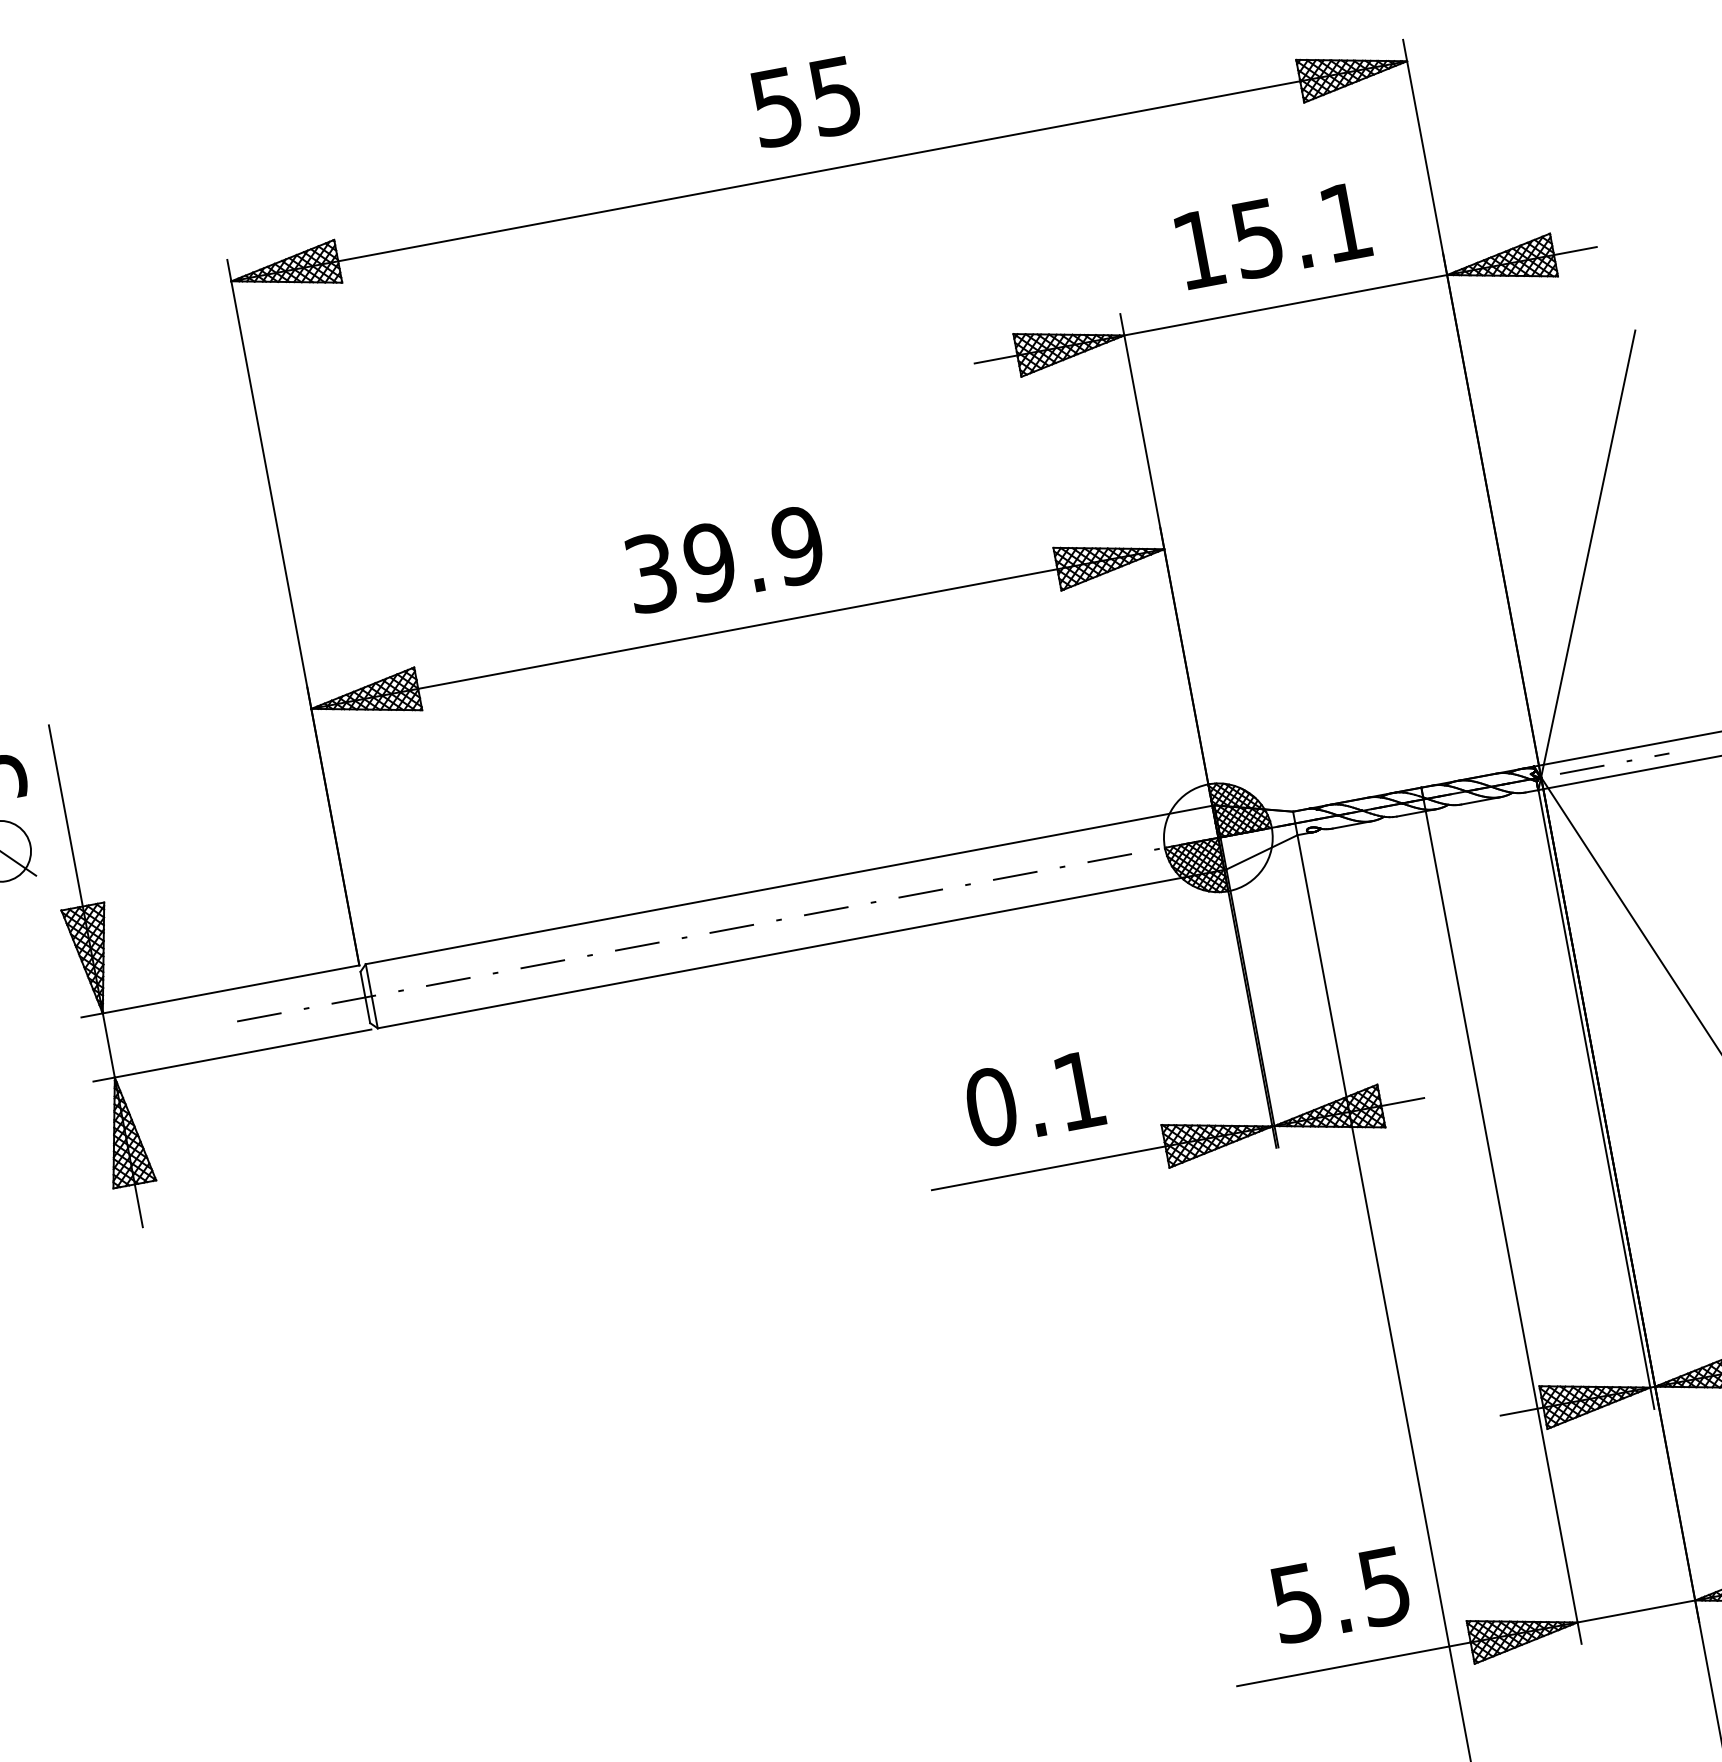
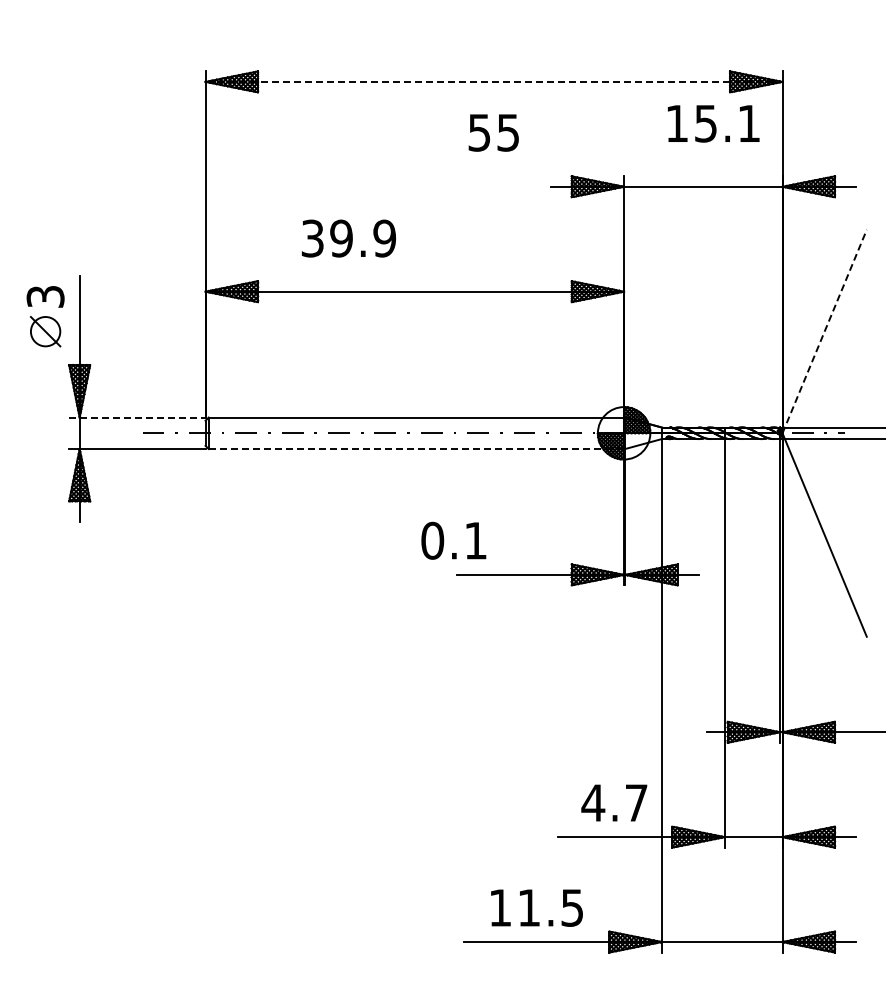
text: (804, 101) -> (493, 132), moved
line: (819, 170) -> (494, 81), solid -> dashed
text: (1273, 235) -> (713, 123), moved
line: (1587, 553) -> (824, 331), solid -> dashed
text: (724, 559) -> (348, 238), moved
line: (801, 950) -> (416, 449), solid -> dashed
line: (220, 991) -> (137, 417), solid -> dashed
text: (1033, 1098) -> (453, 540), moved
text: (1339, 1595) -> (614, 803), 5.5 -> 4.7

